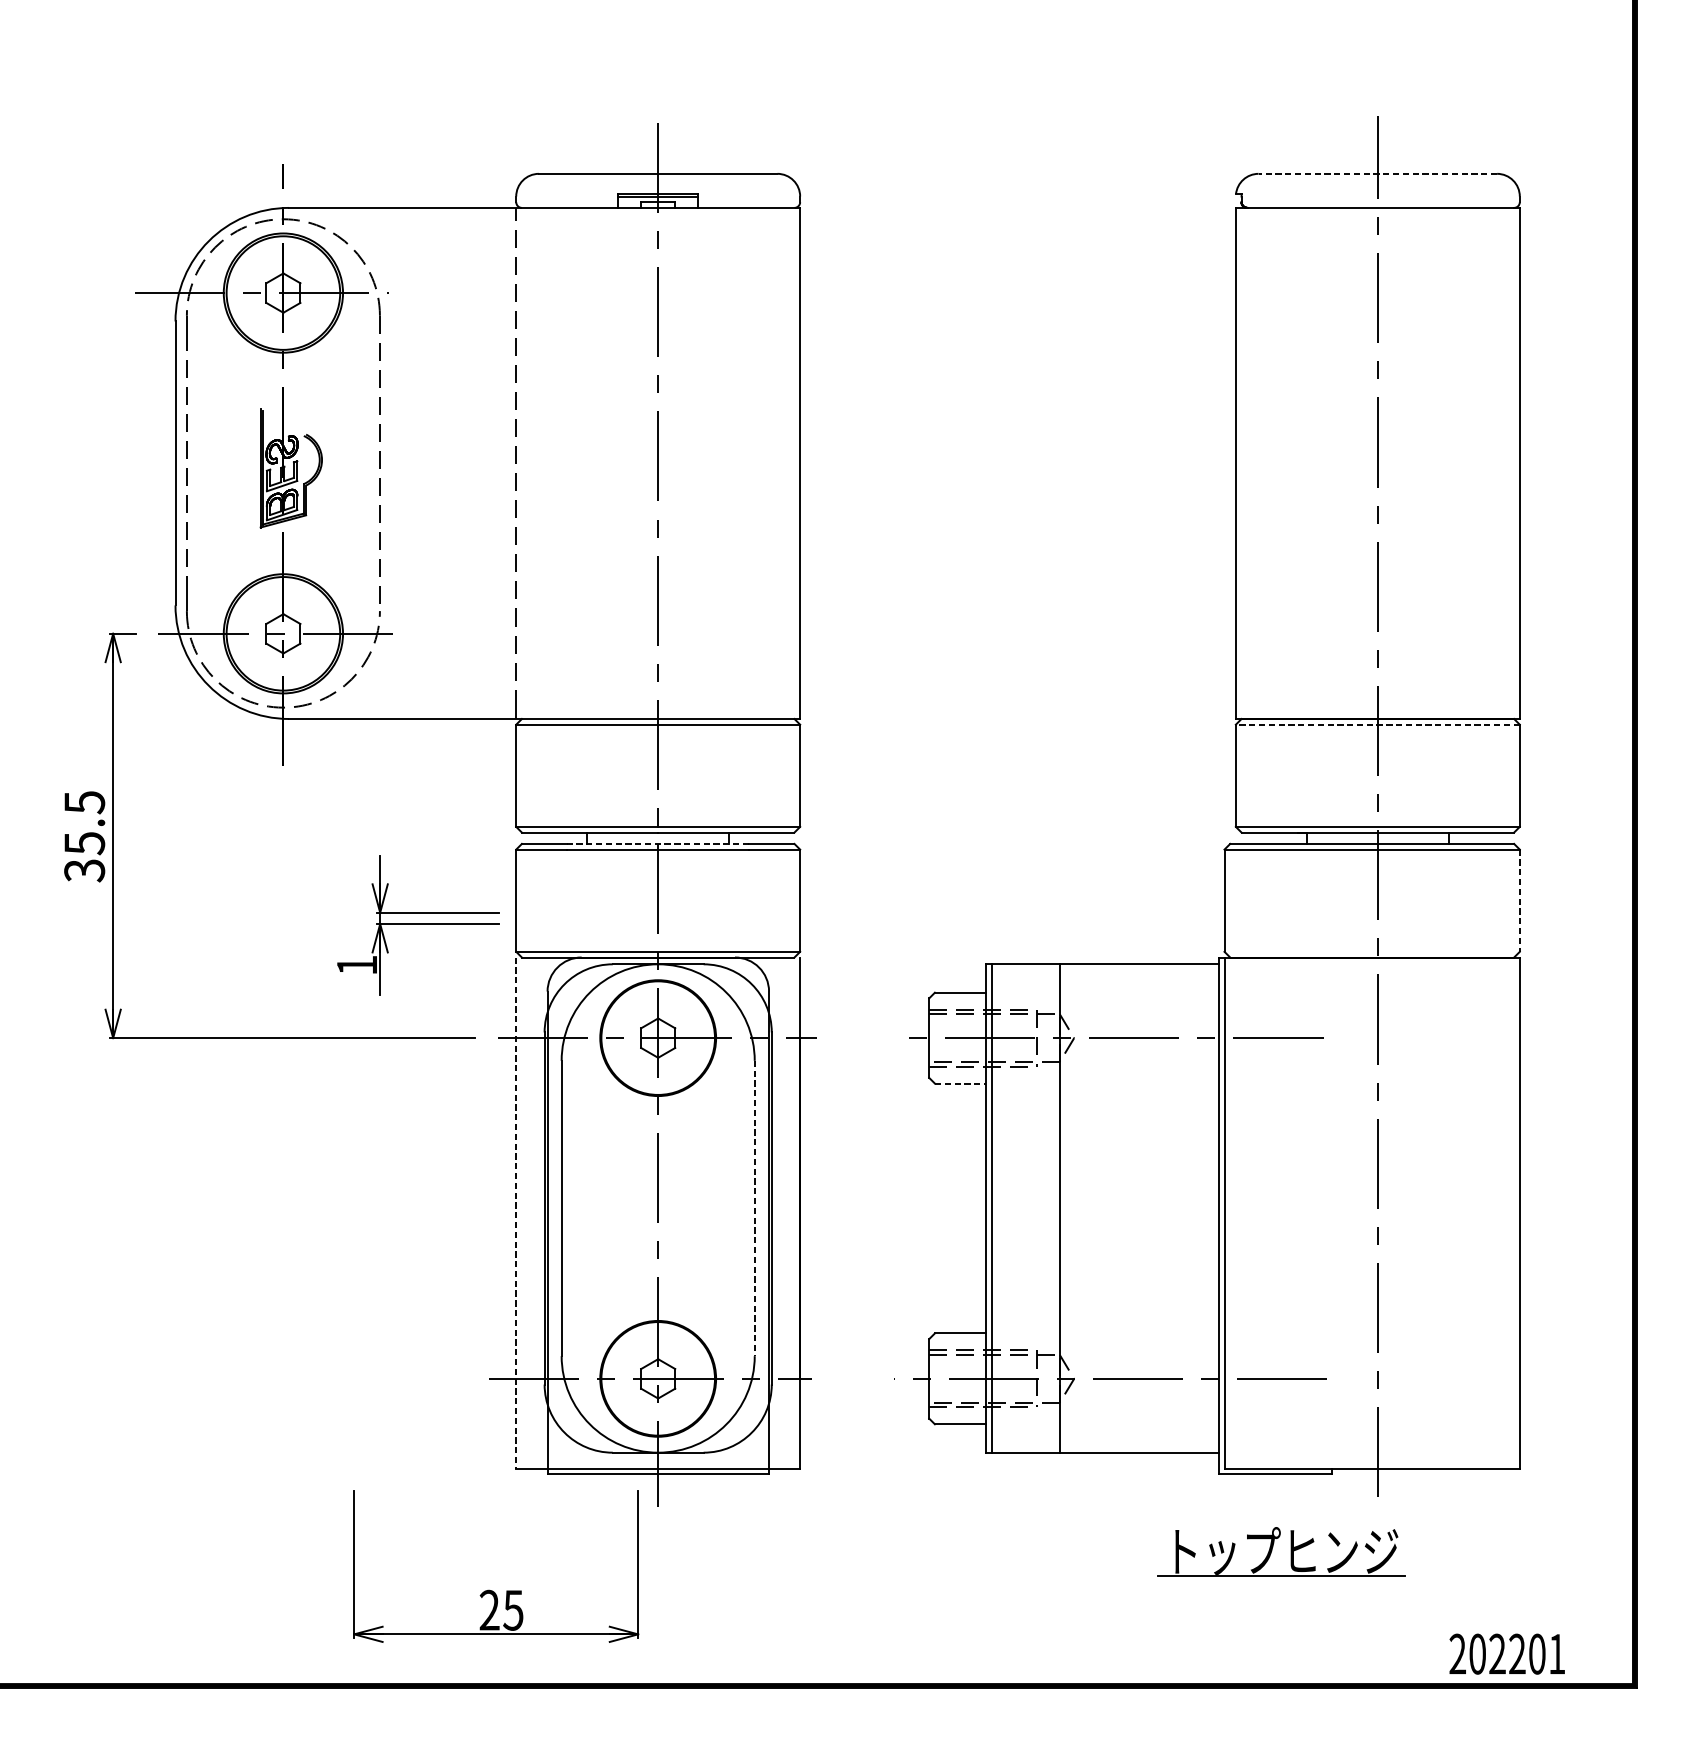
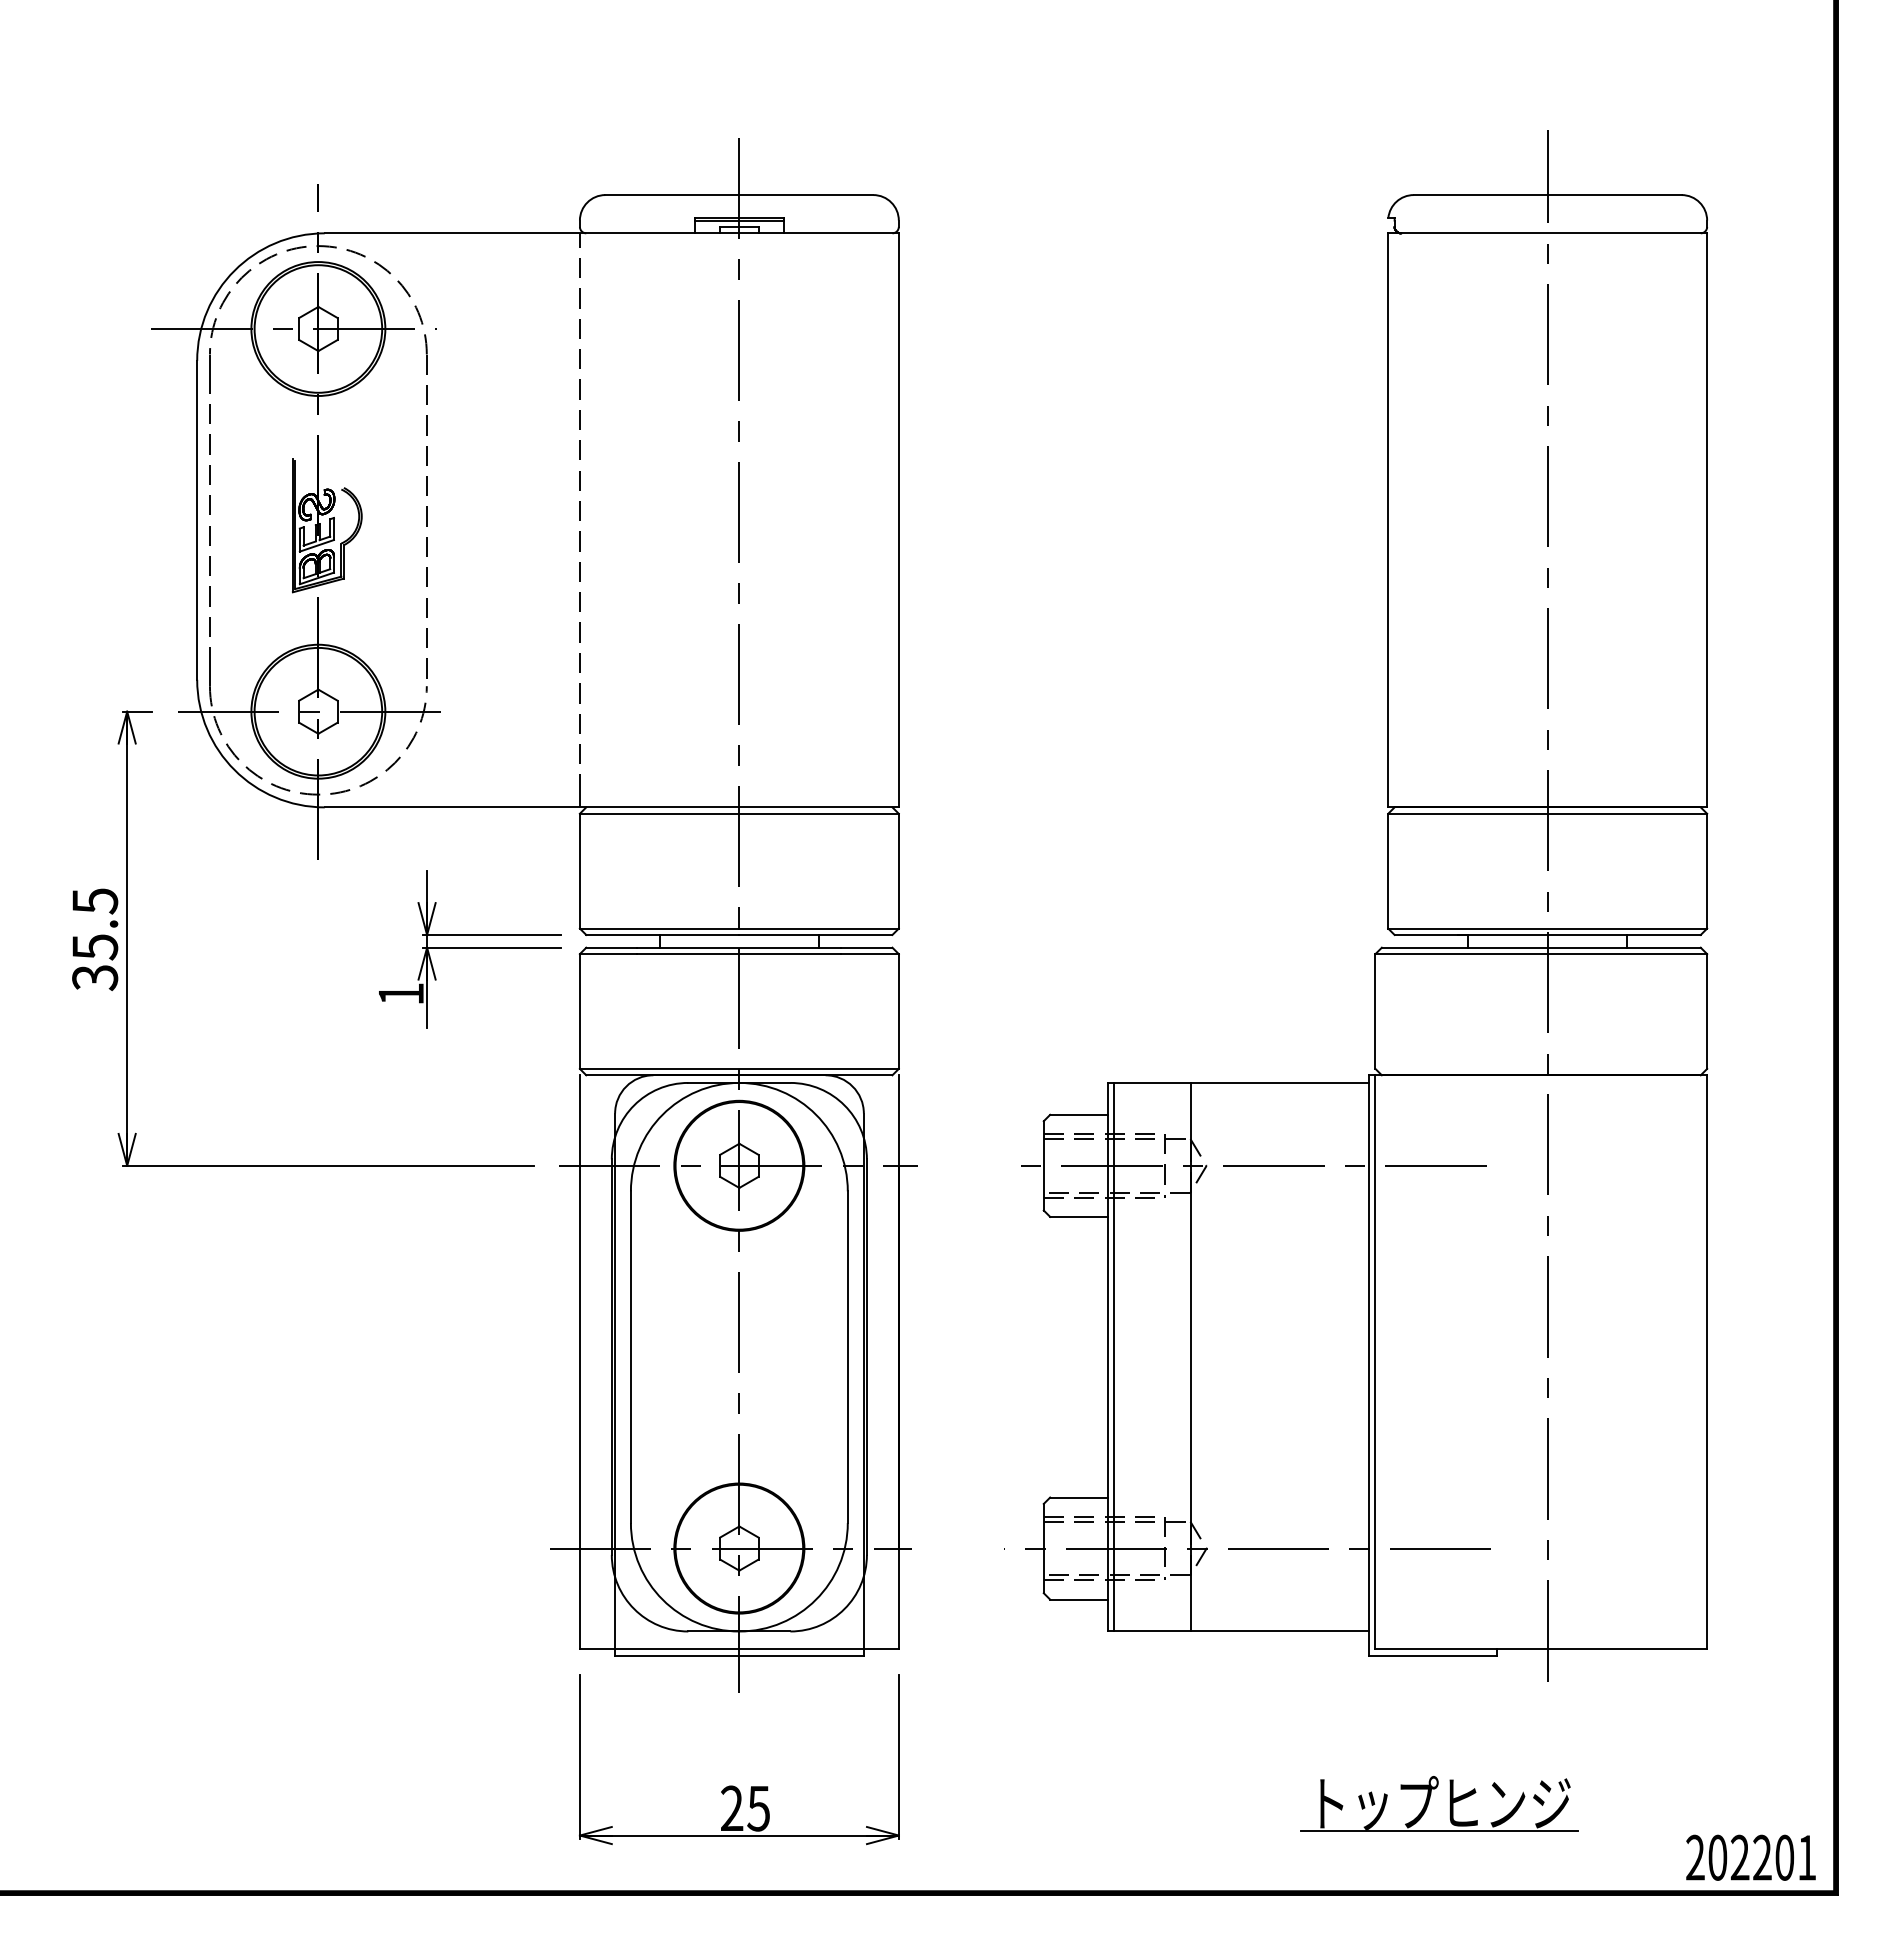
line: (1377, 174) -> (1547, 195), dashed -> solid
line: (1377, 724) -> (1547, 813), dashed -> solid
line: (657, 843) -> (738, 947), dashed -> solid
line: (1520, 901) -> (1707, 1012), dashed -> solid
part: (418, 925) -> (470, 949), moved
line: (960, 1083) -> (1078, 1216), dashed -> solid
line: (754, 1208) -> (847, 1357), dashed -> solid
line: (515, 1213) -> (579, 1362), dashed -> solid
part: (1290, 1551) -> (1449, 1803), moved
part: (490, 1589) -> (733, 1785), moved
text: (1506, 1653) -> (1750, 1857), moved

